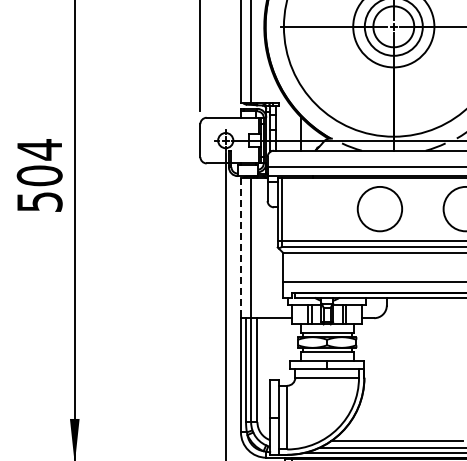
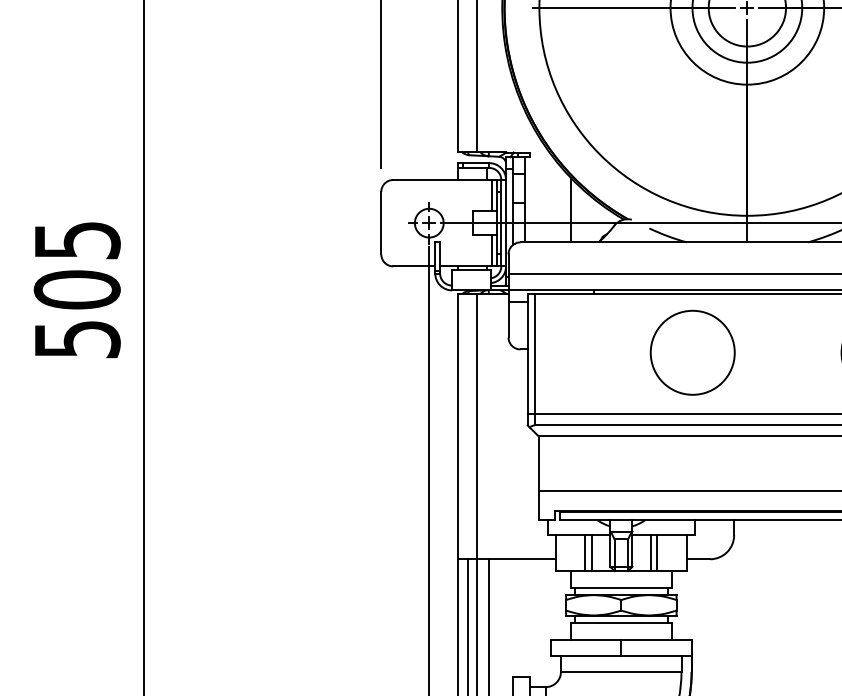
text: (39, 149) -> (76, 239), 504 -> 505
circle: (379, 209) -> (691, 353), moved
line: (240, 248) -> (457, 427), dashed -> solid

